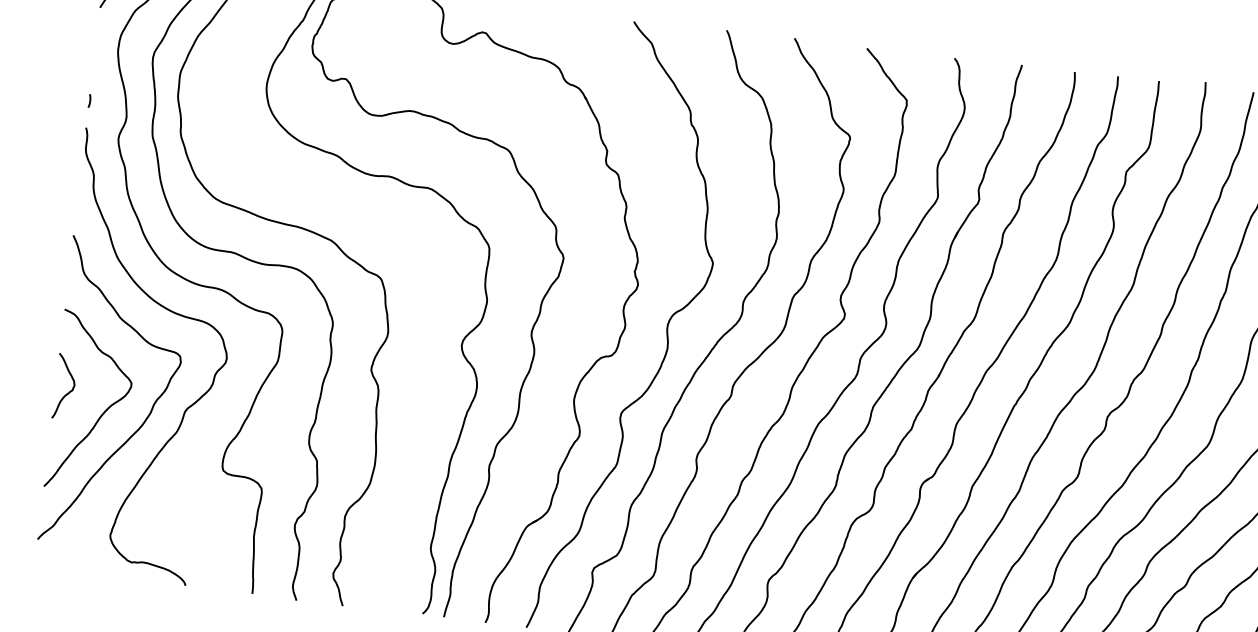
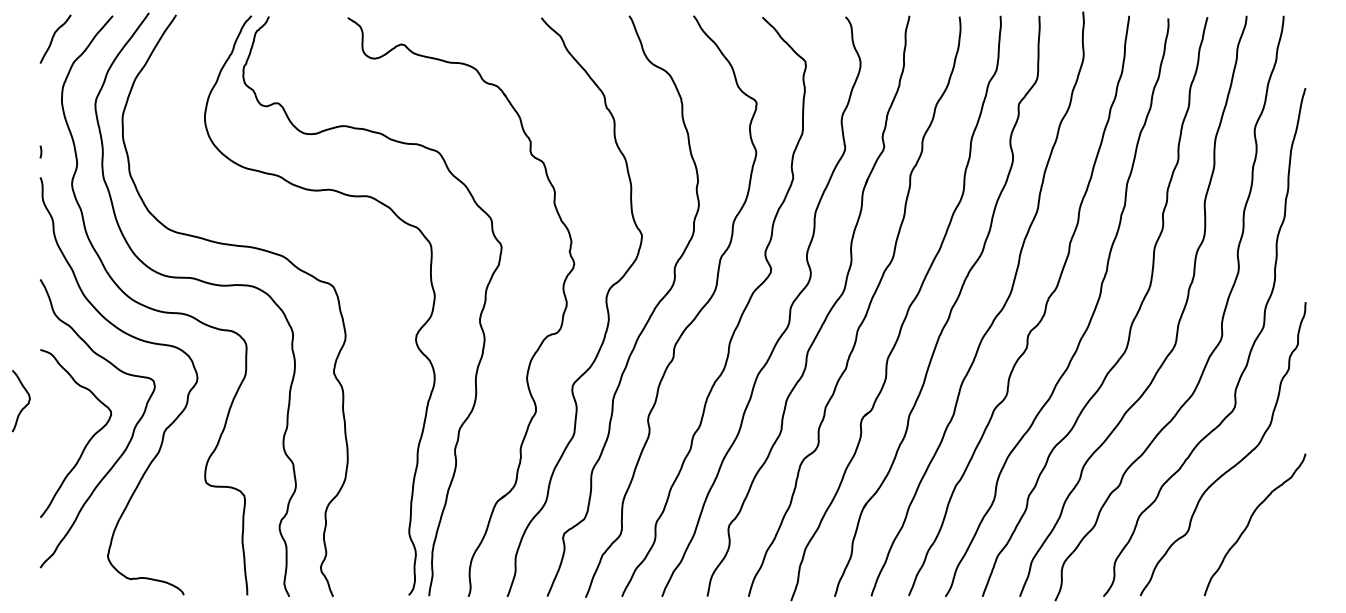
curve: (69, 391) -> (25, 405), moved

